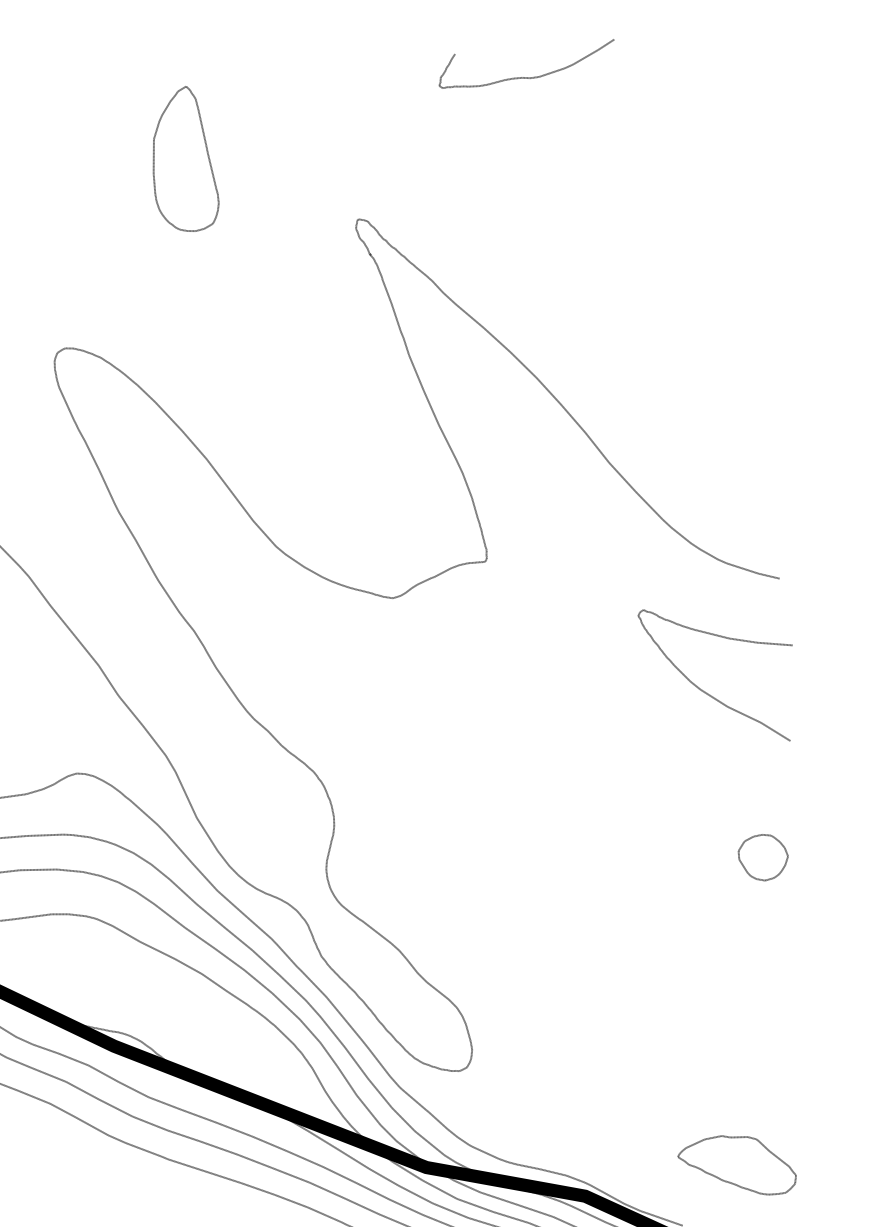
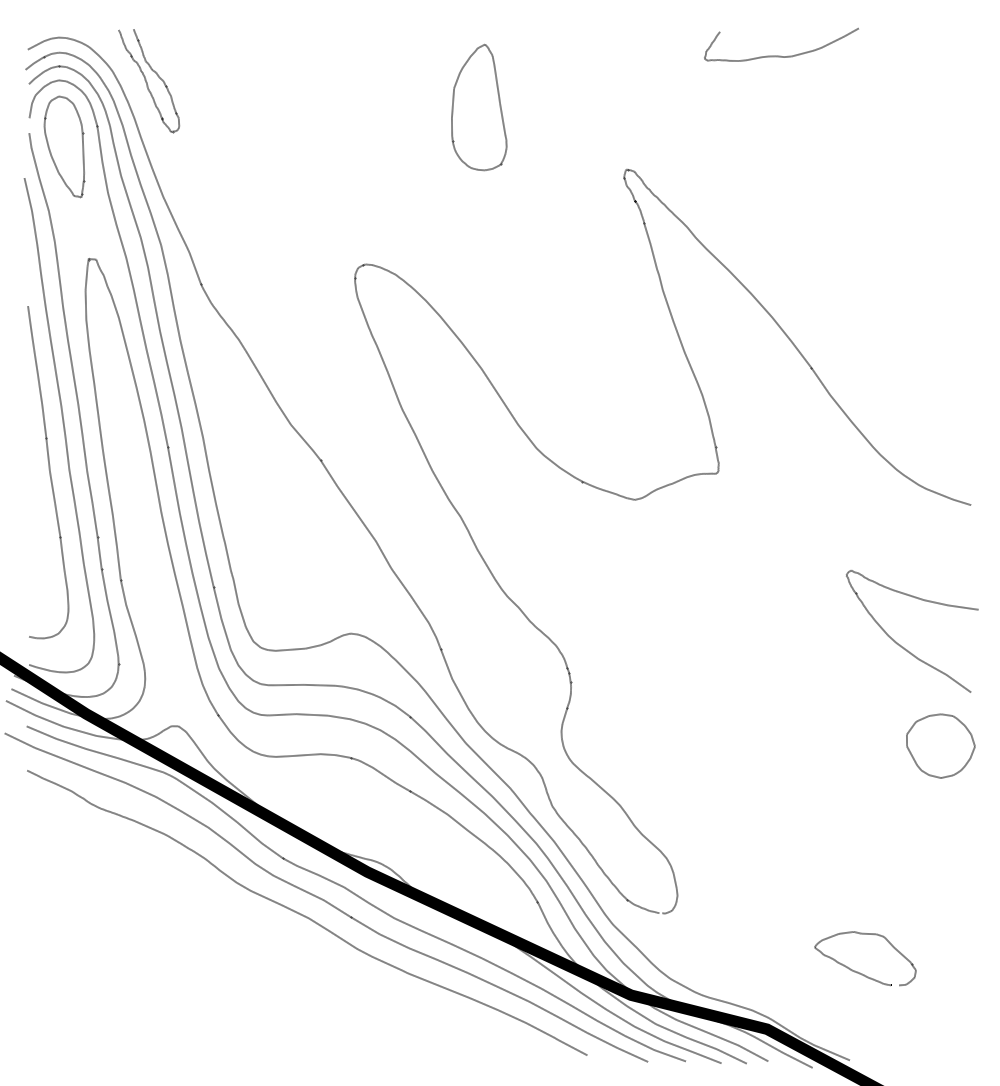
curve: (705, 691) -> (900, 644), moved
part: (763, 856) -> (941, 745), size x1.6
part: (732, 1182) -> (860, 972), moved

